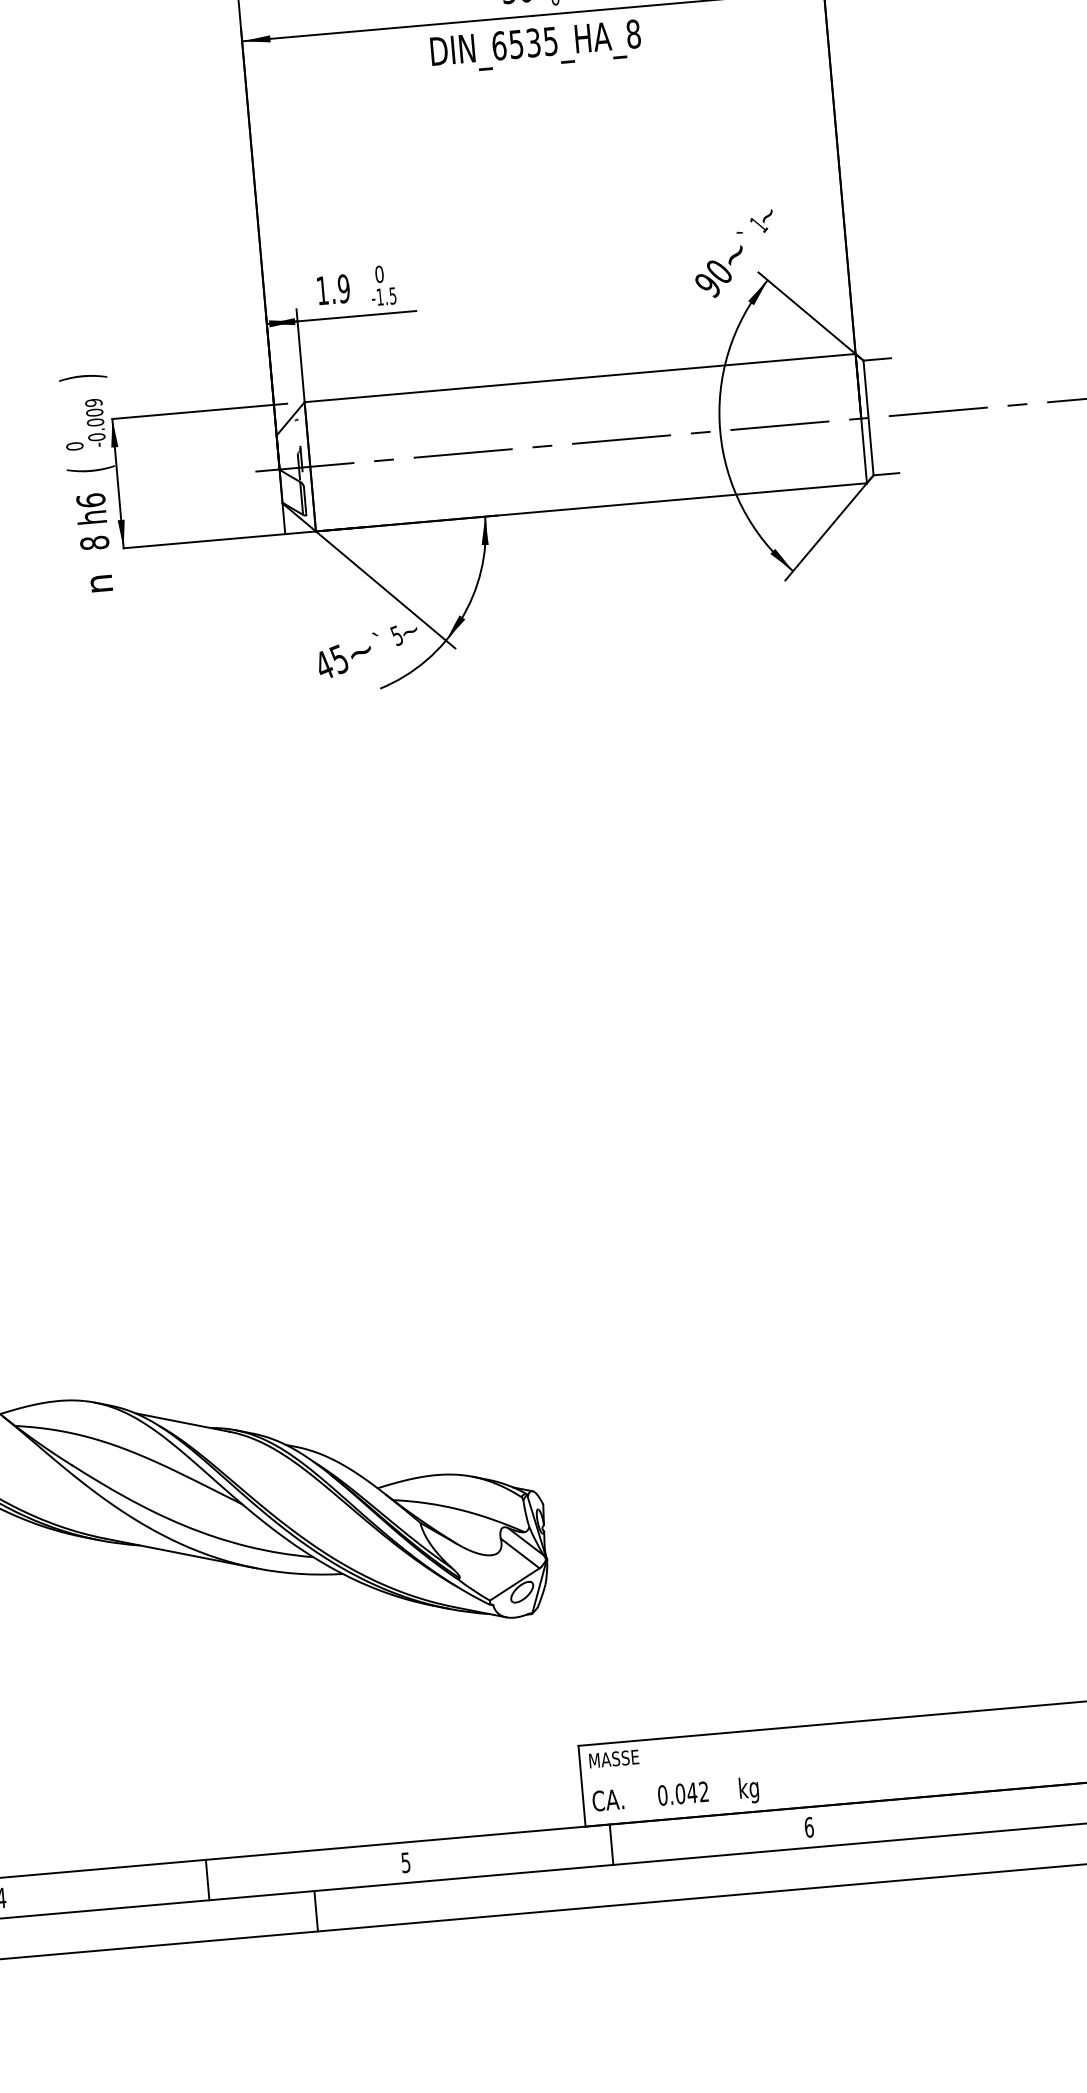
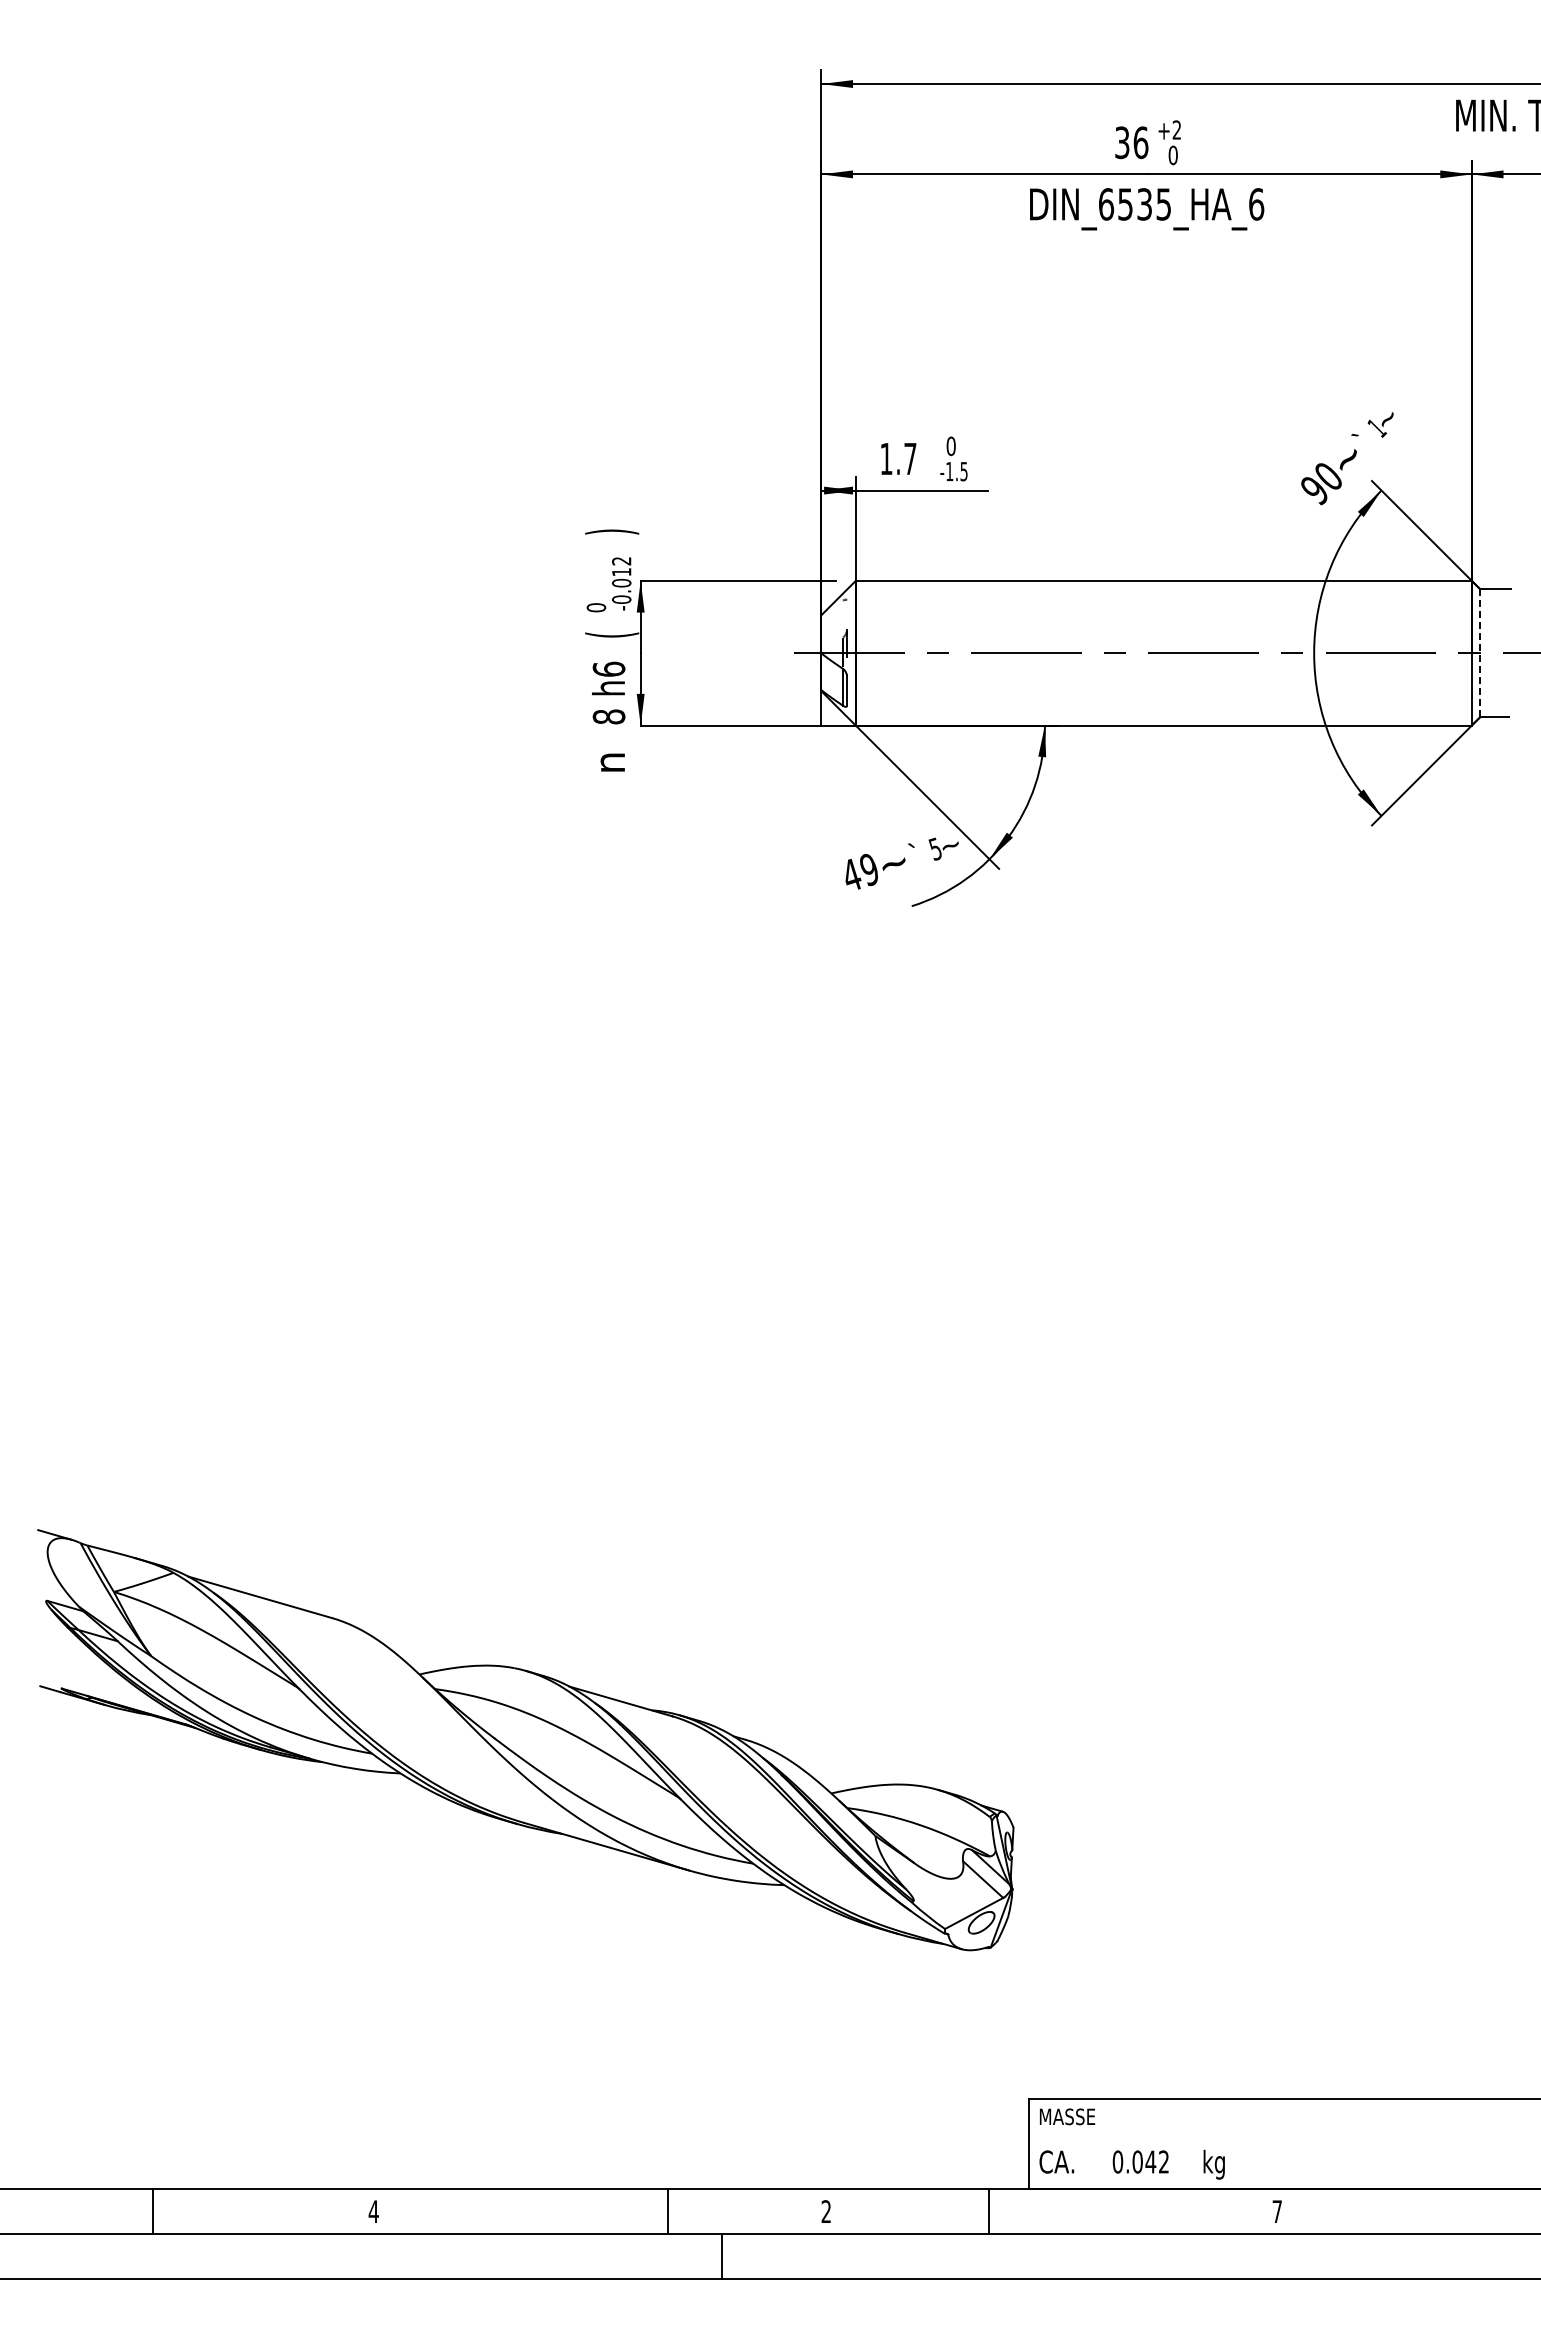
text: (633, 34) -> (1256, 204), DIN_6535_HA_8 -> DIN_6535_HA_6
text: (344, 288) -> (910, 458), 1.9 -> 1.7
text: (94, 407) -> (621, 566), -0.009 -> -0.012
line: (868, 417) -> (1480, 652), solid -> dashed
text: (338, 659) -> (868, 869), 45 -> 49
text: (809, 1827) -> (1277, 2211), 6 -> 7
line: (611, 1844) -> (989, 2211), moved
text: (405, 1862) -> (825, 2211), 5 -> 2
line: (207, 1879) -> (667, 2211), moved

